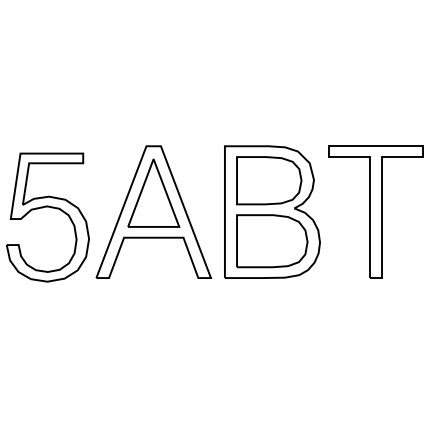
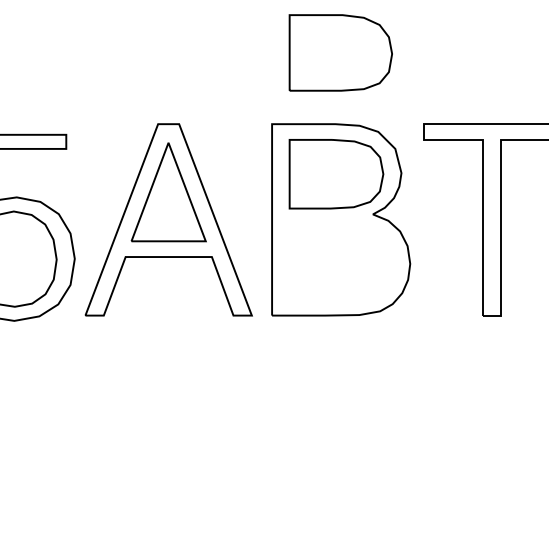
part: (272, 241) -> (341, 53), moved

